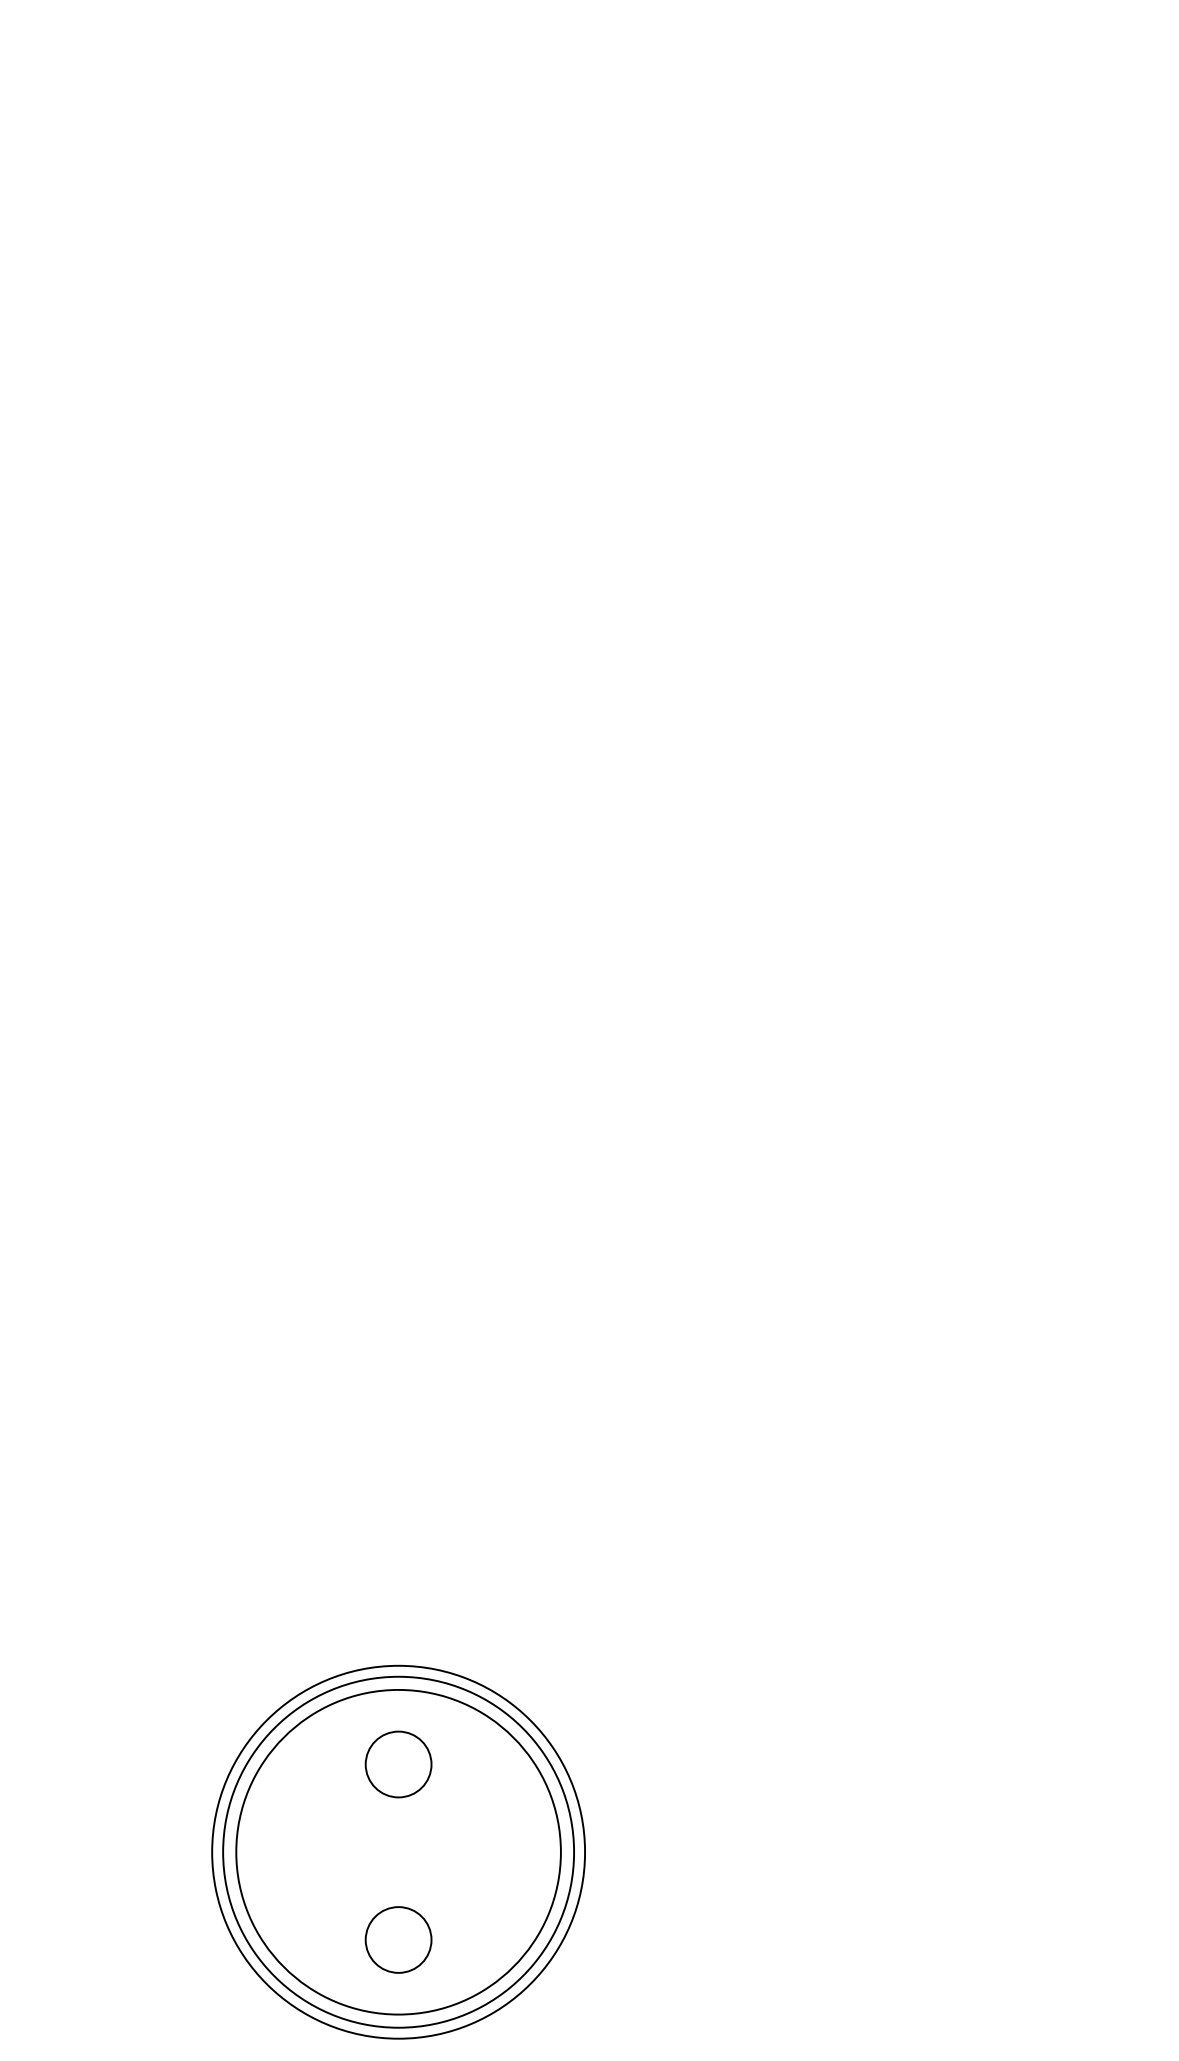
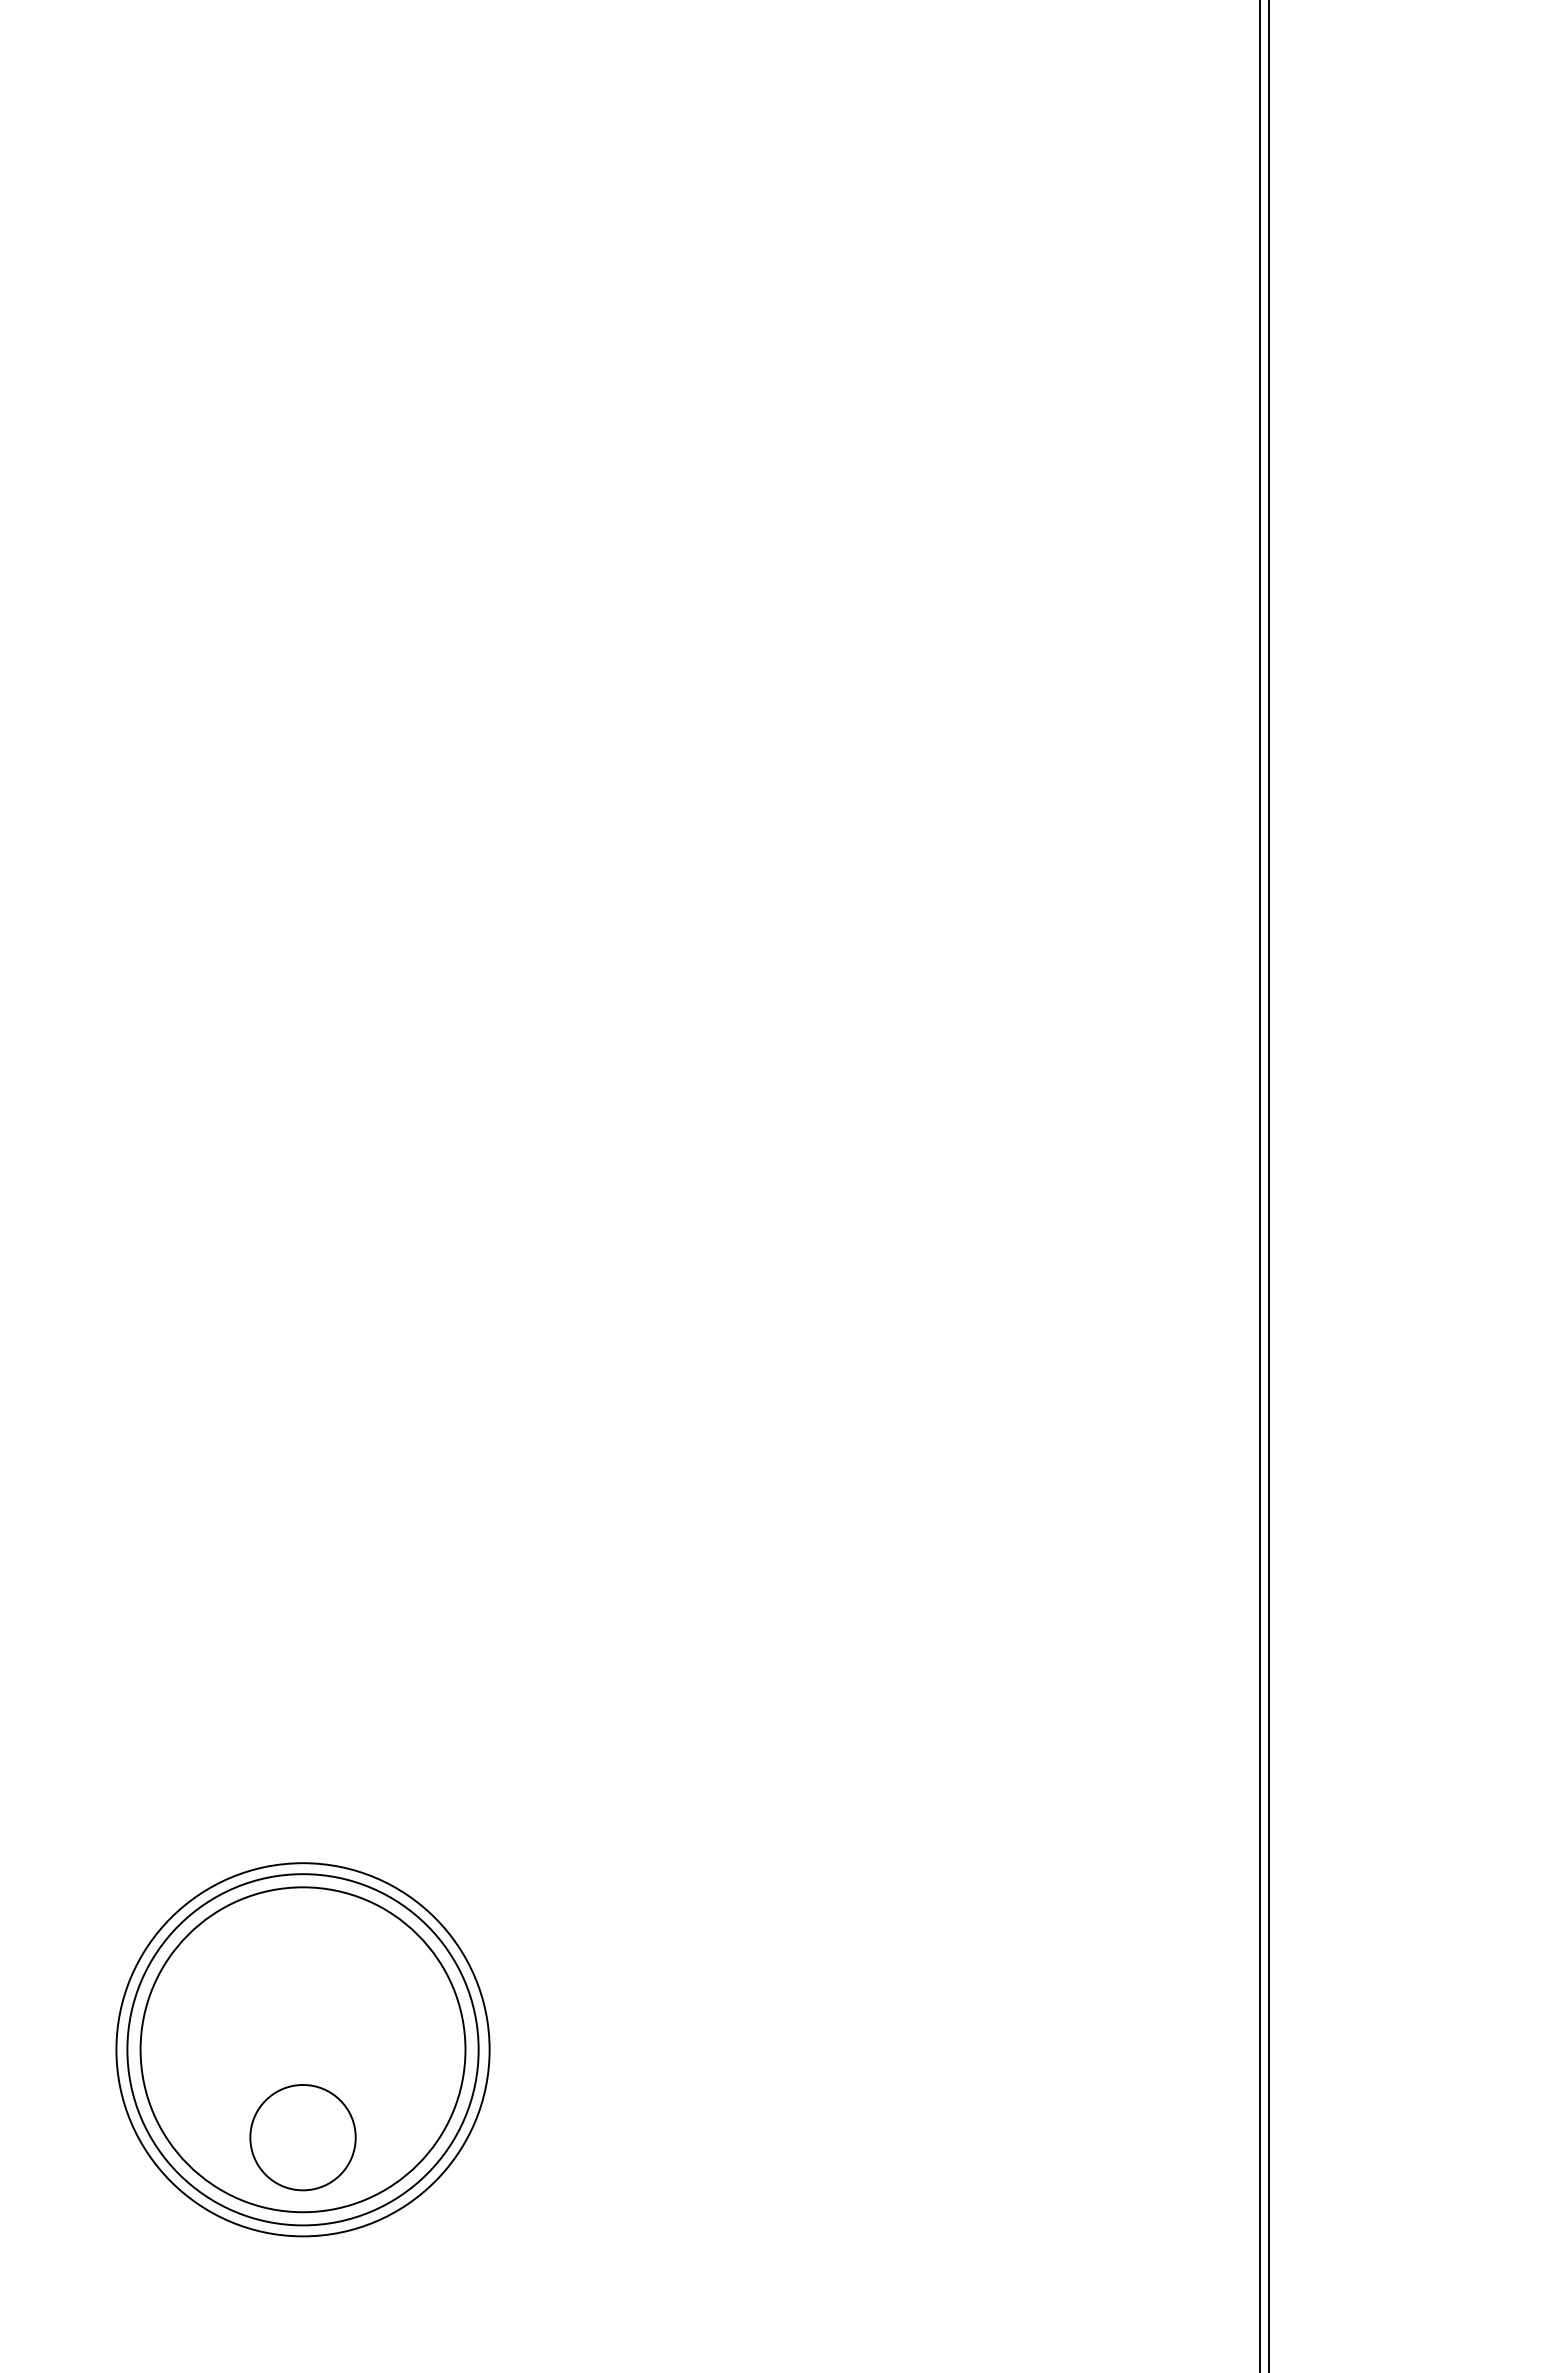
circle: (398, 1764) -> (302, 1961), removed
circle: (398, 1939) -> (302, 2137), size x1.6

